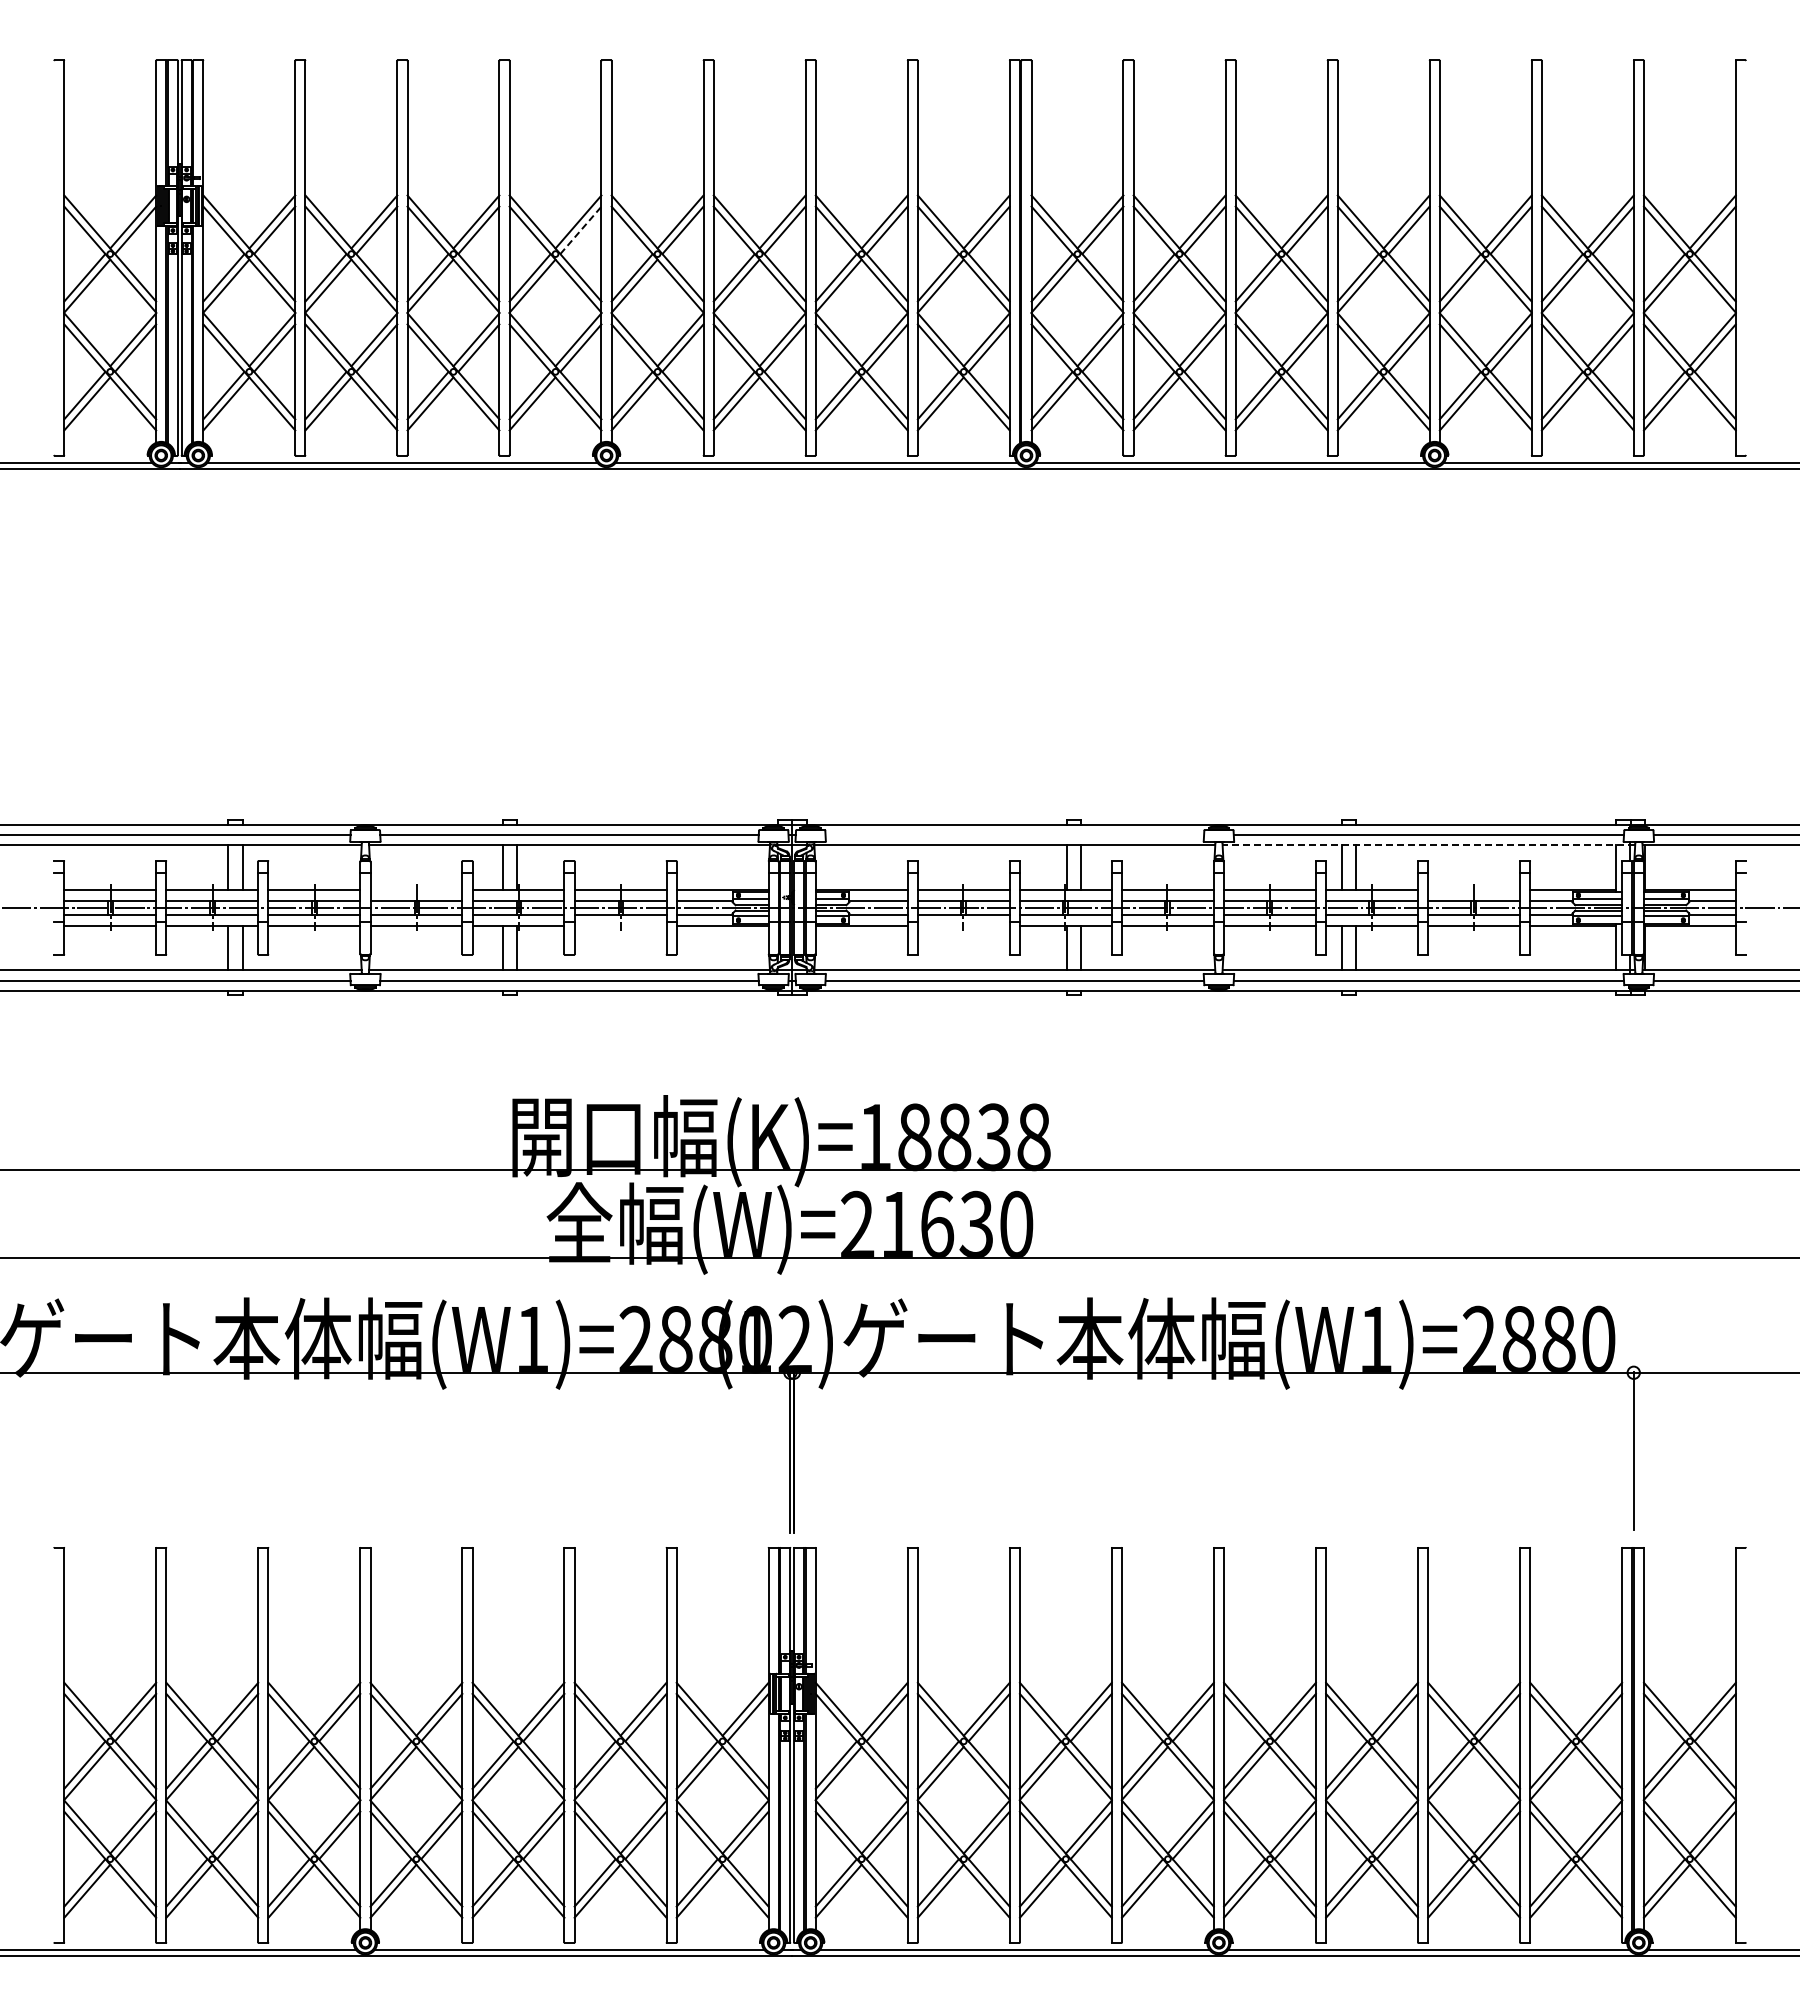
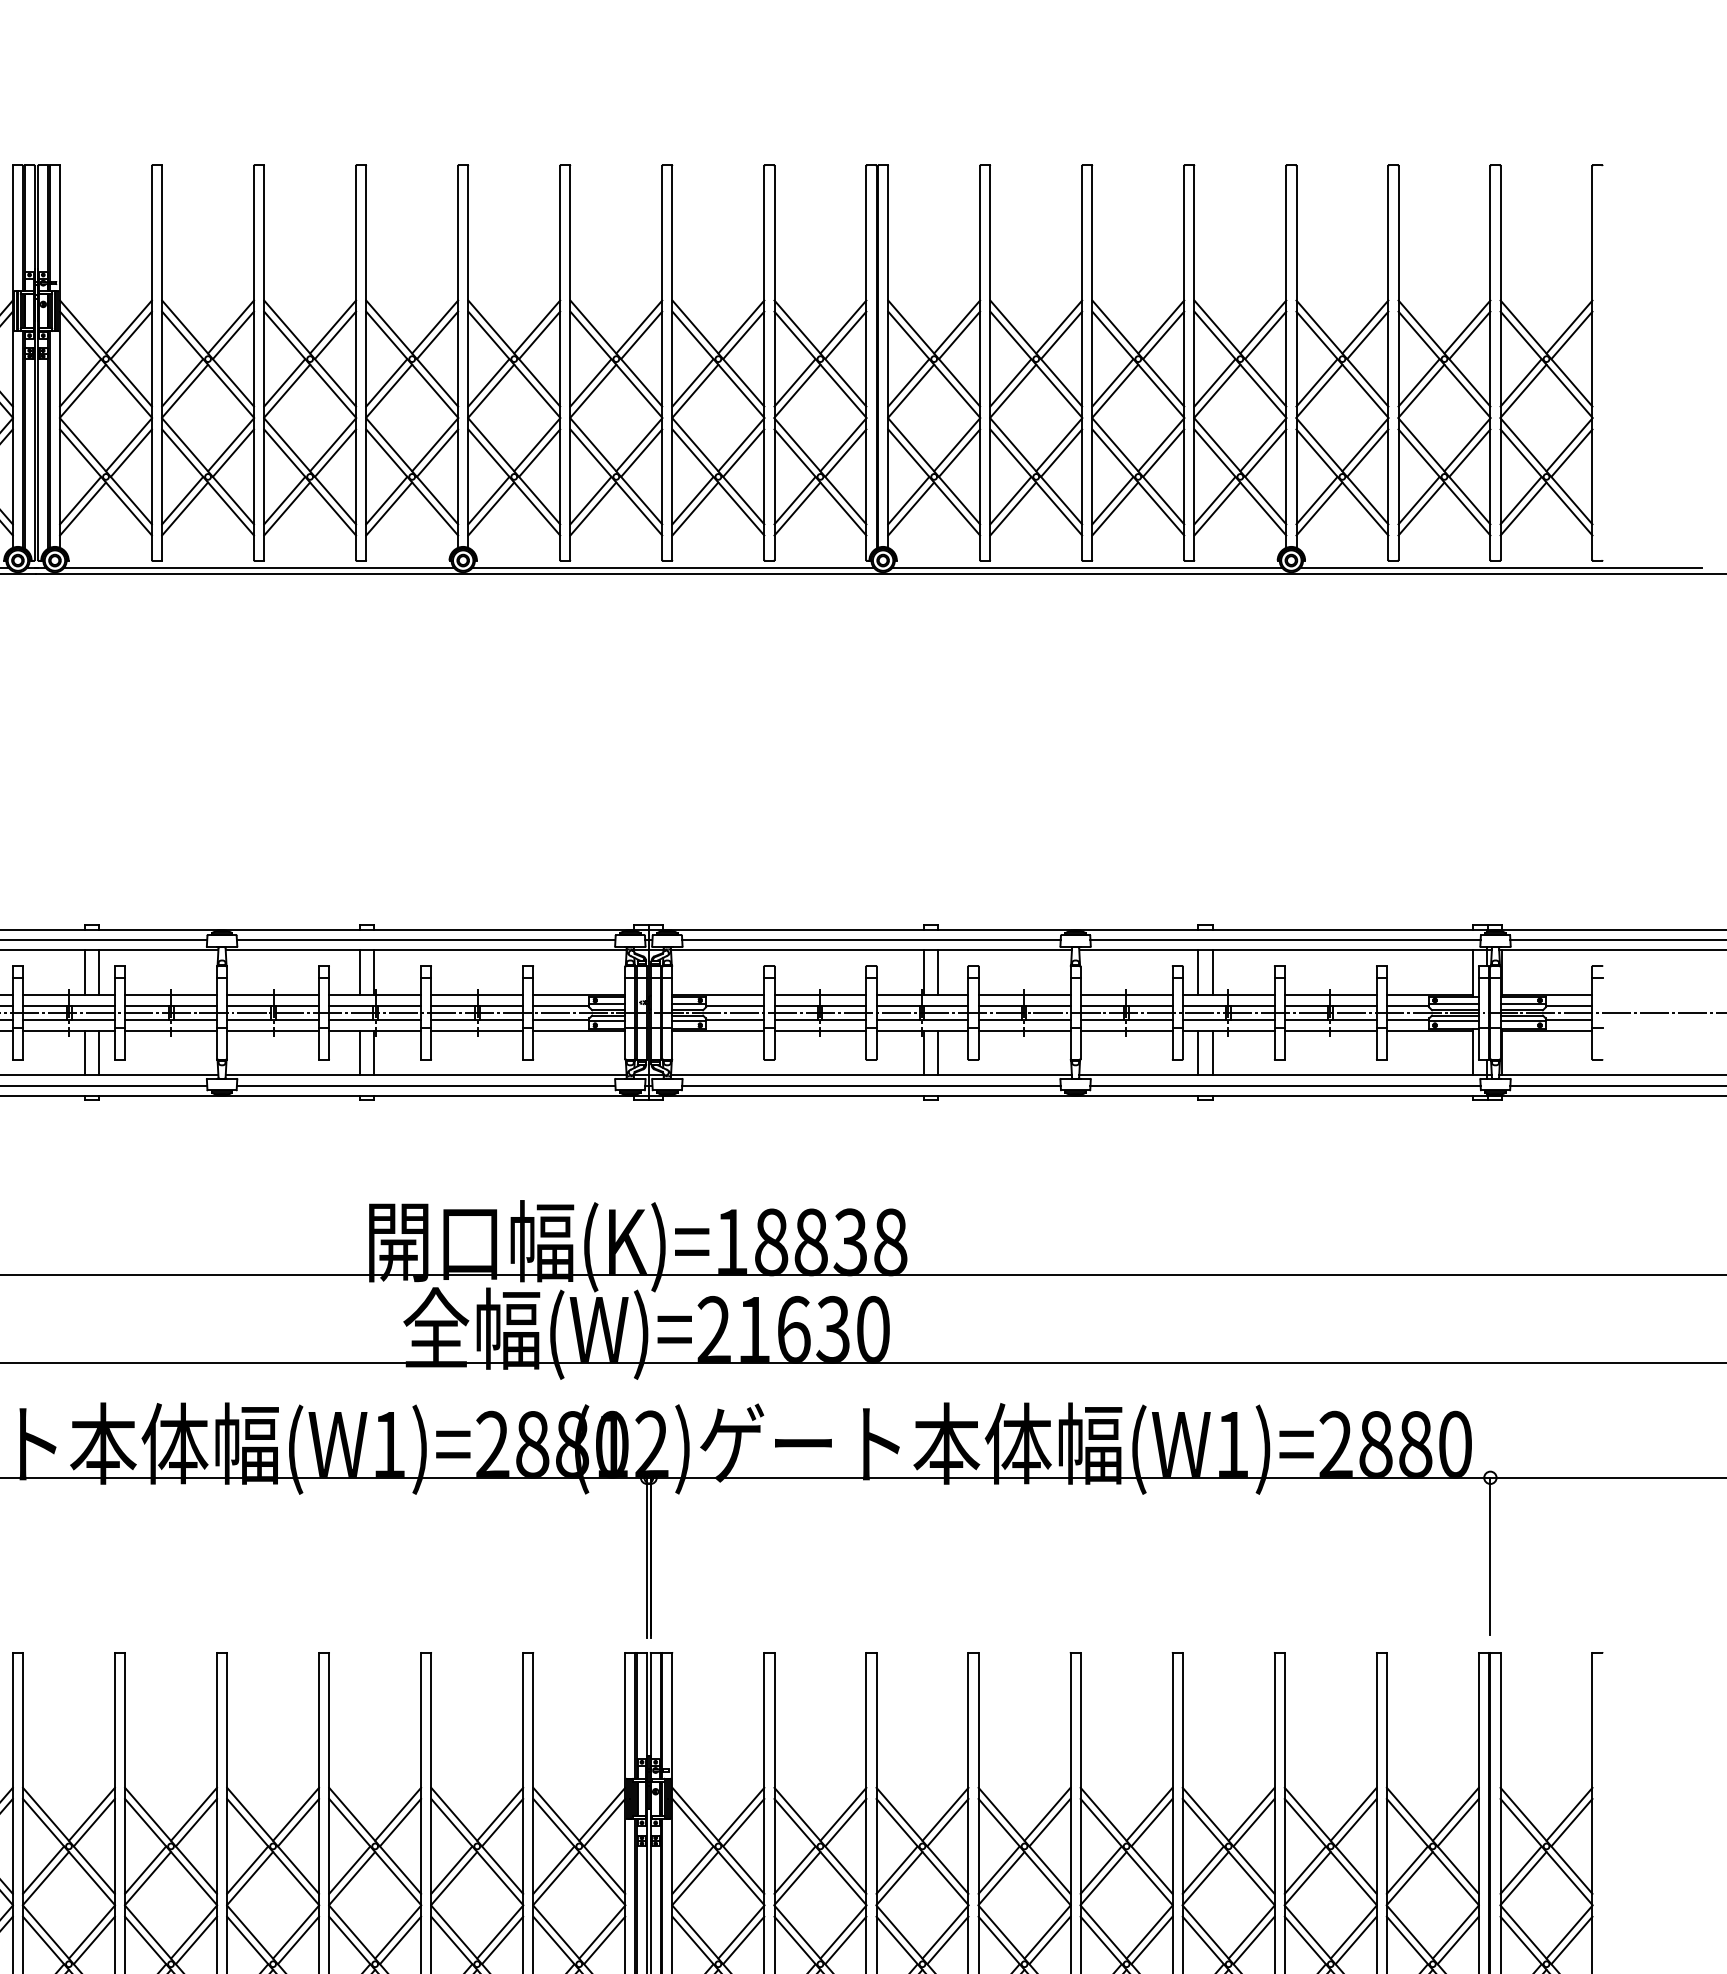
line: (581, 230) -> (438, 335), dashed -> solid
line: (1014, 834) -> (871, 939), added
line: (1428, 845) -> (1285, 950), dashed -> solid
line: (416, 890) -> (273, 995), added
line: (1474, 890) -> (1331, 995), added
line: (620, 925) -> (477, 1030), added
line: (963, 925) -> (820, 1030), added

